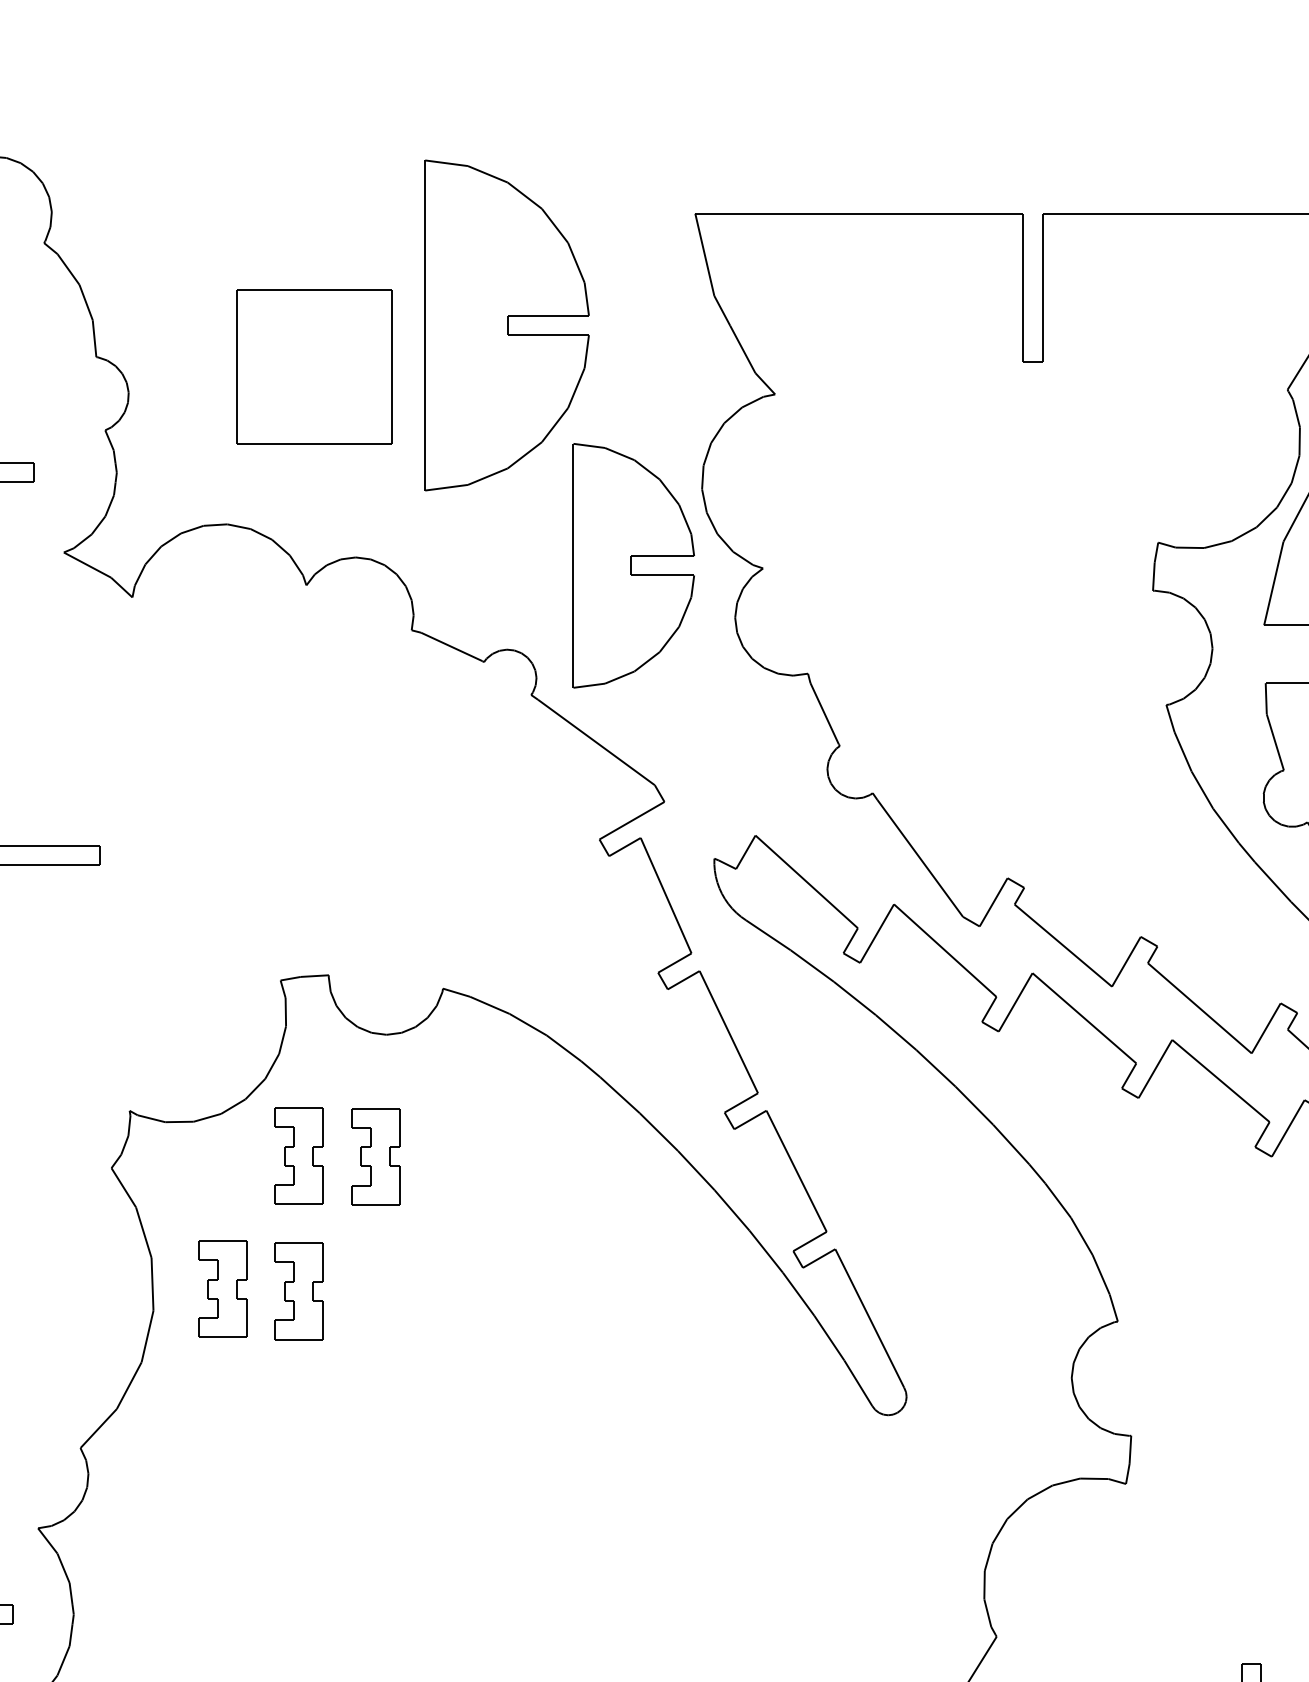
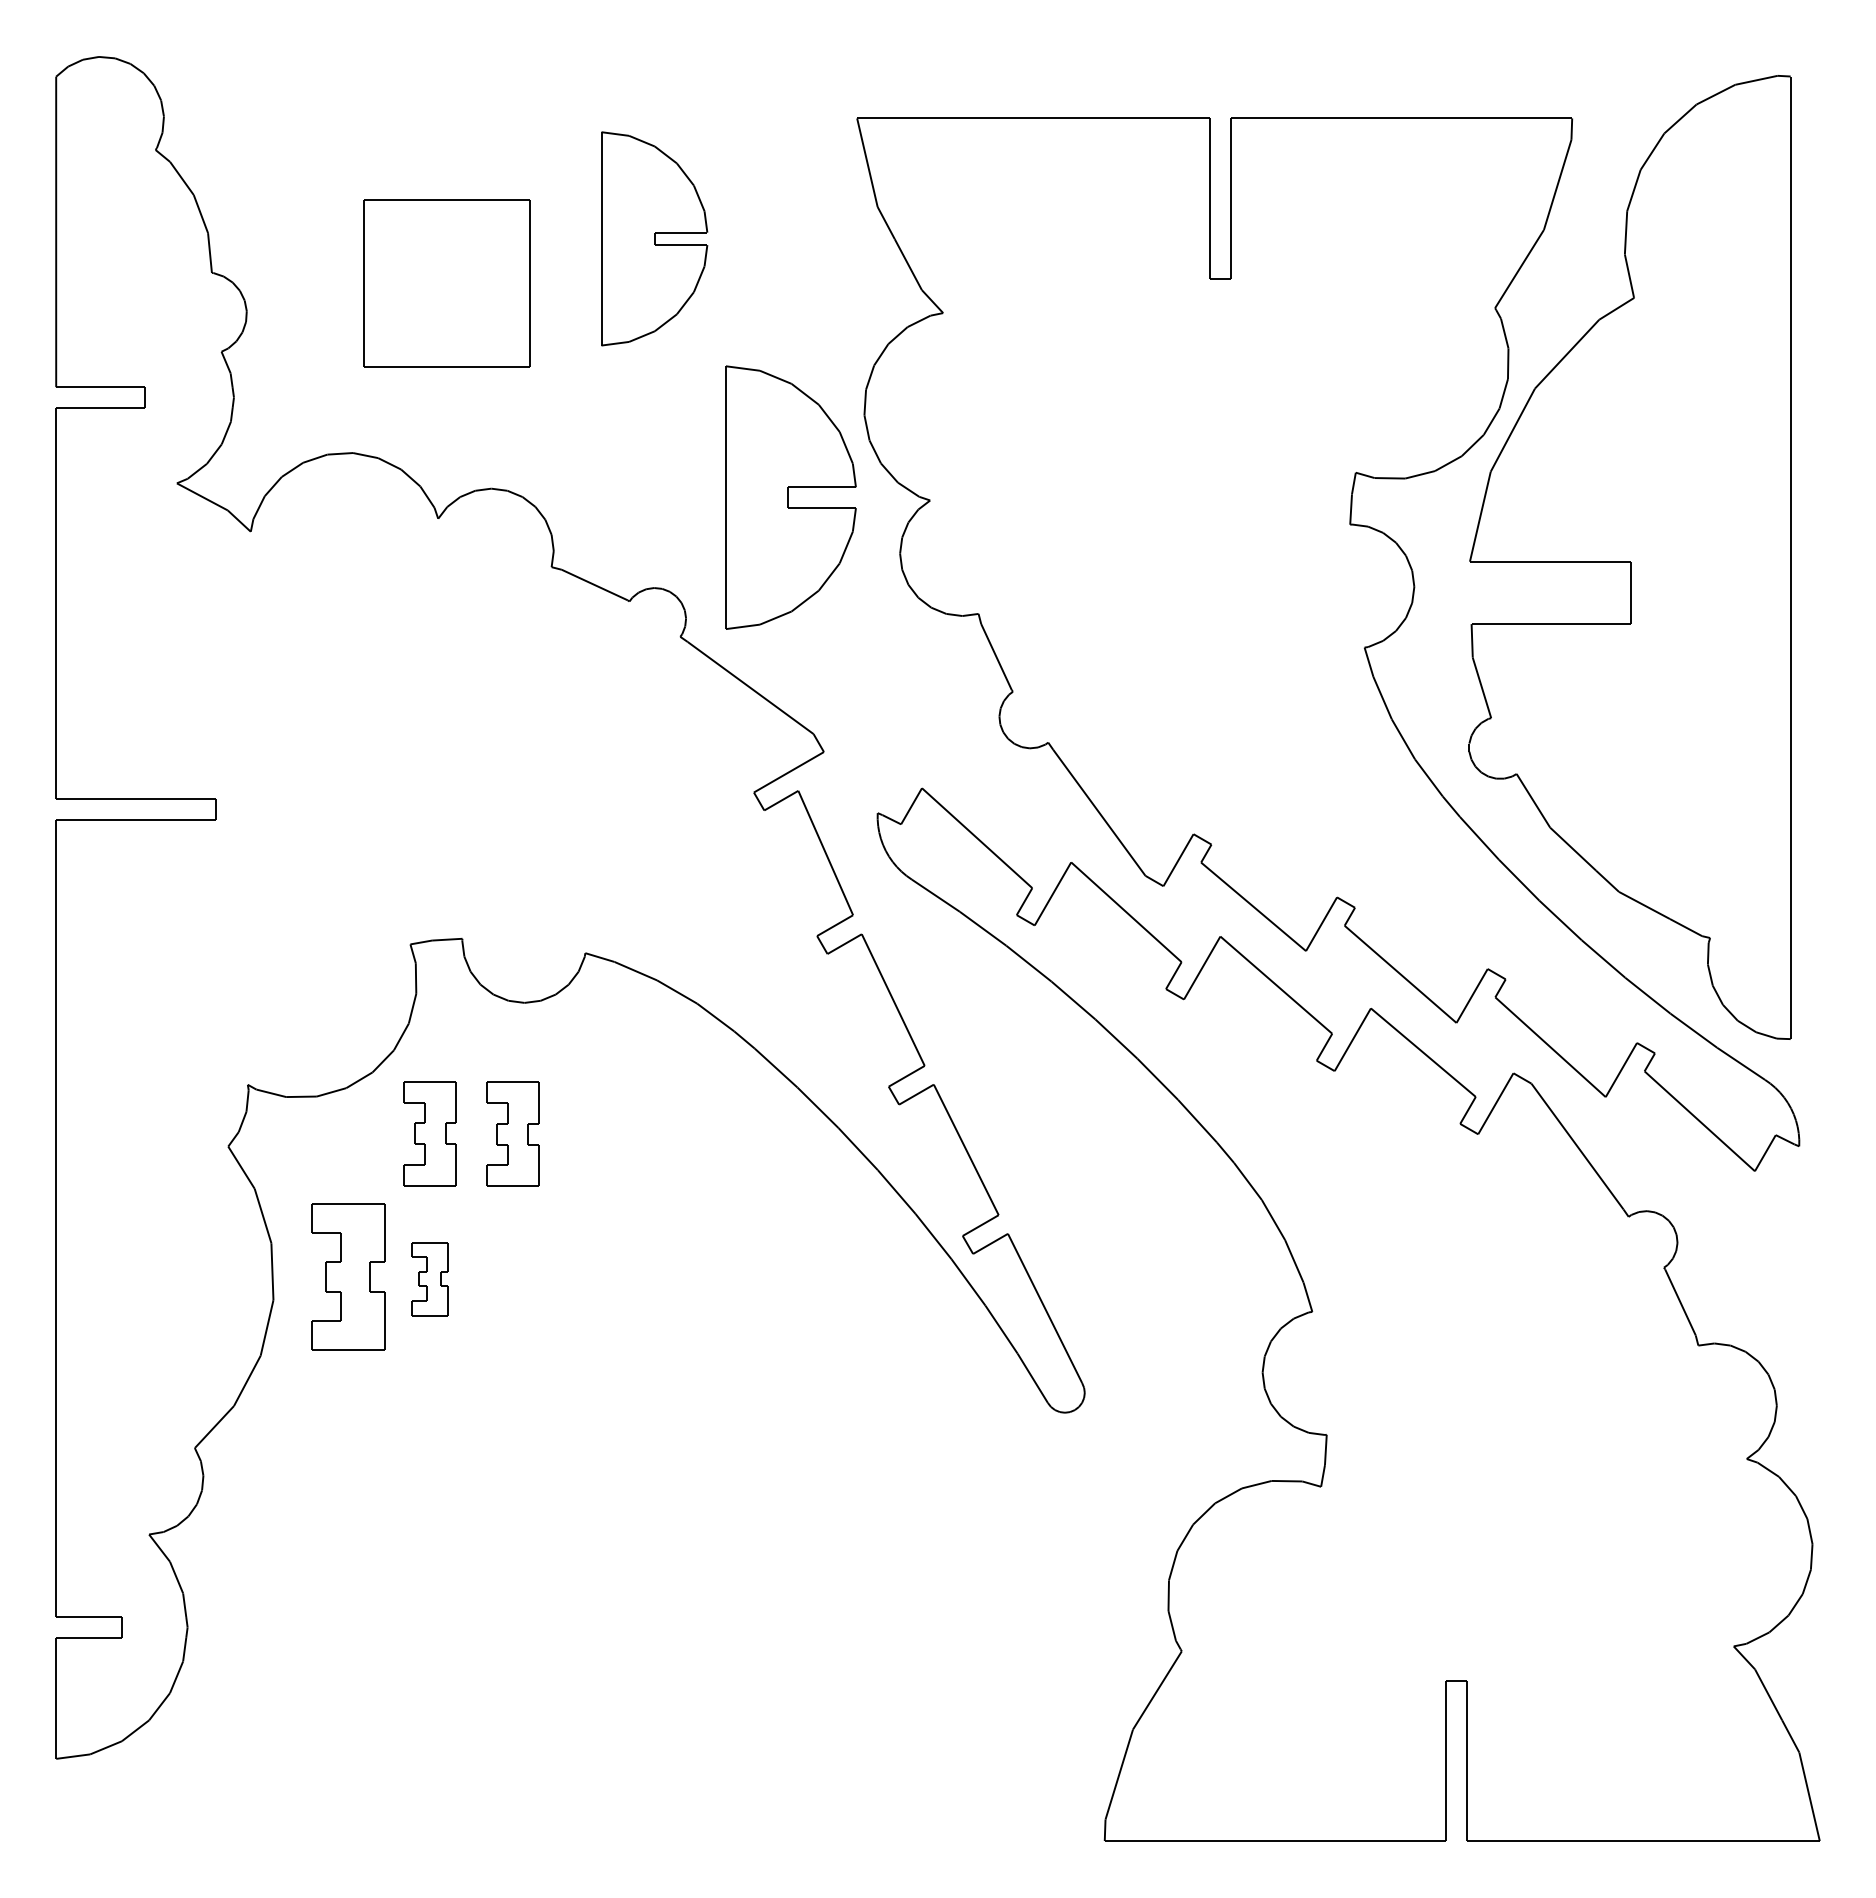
part: (507, 325) -> (654, 238), size x0.6
part: (222, 1288) -> (347, 1276), size x1.4
part: (298, 1290) -> (429, 1278), size x0.7

